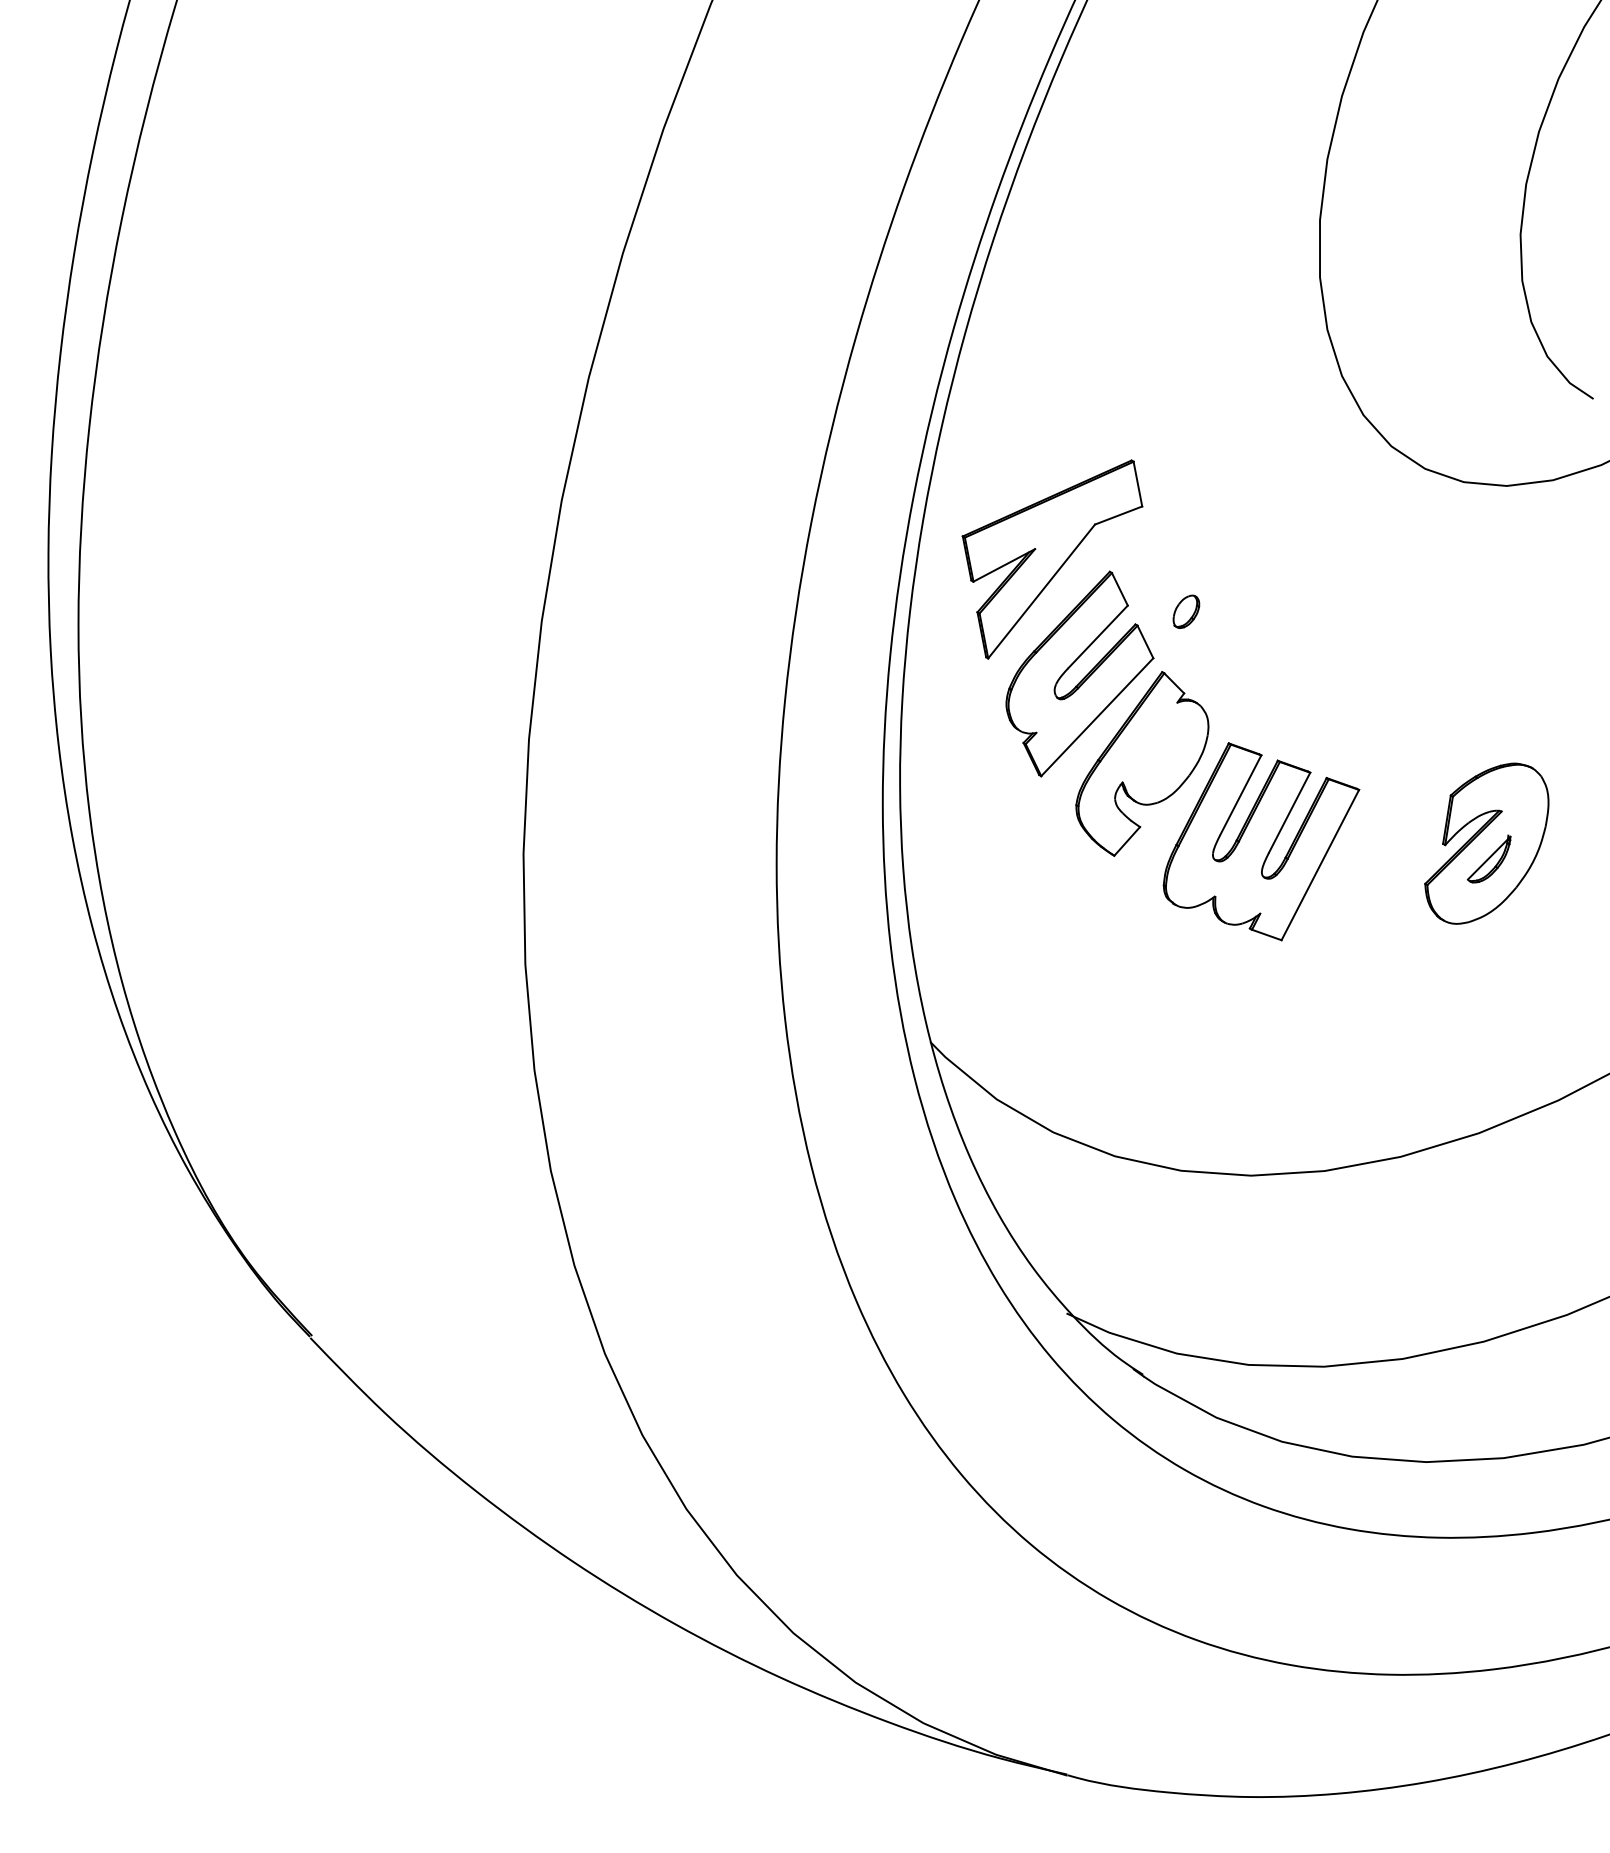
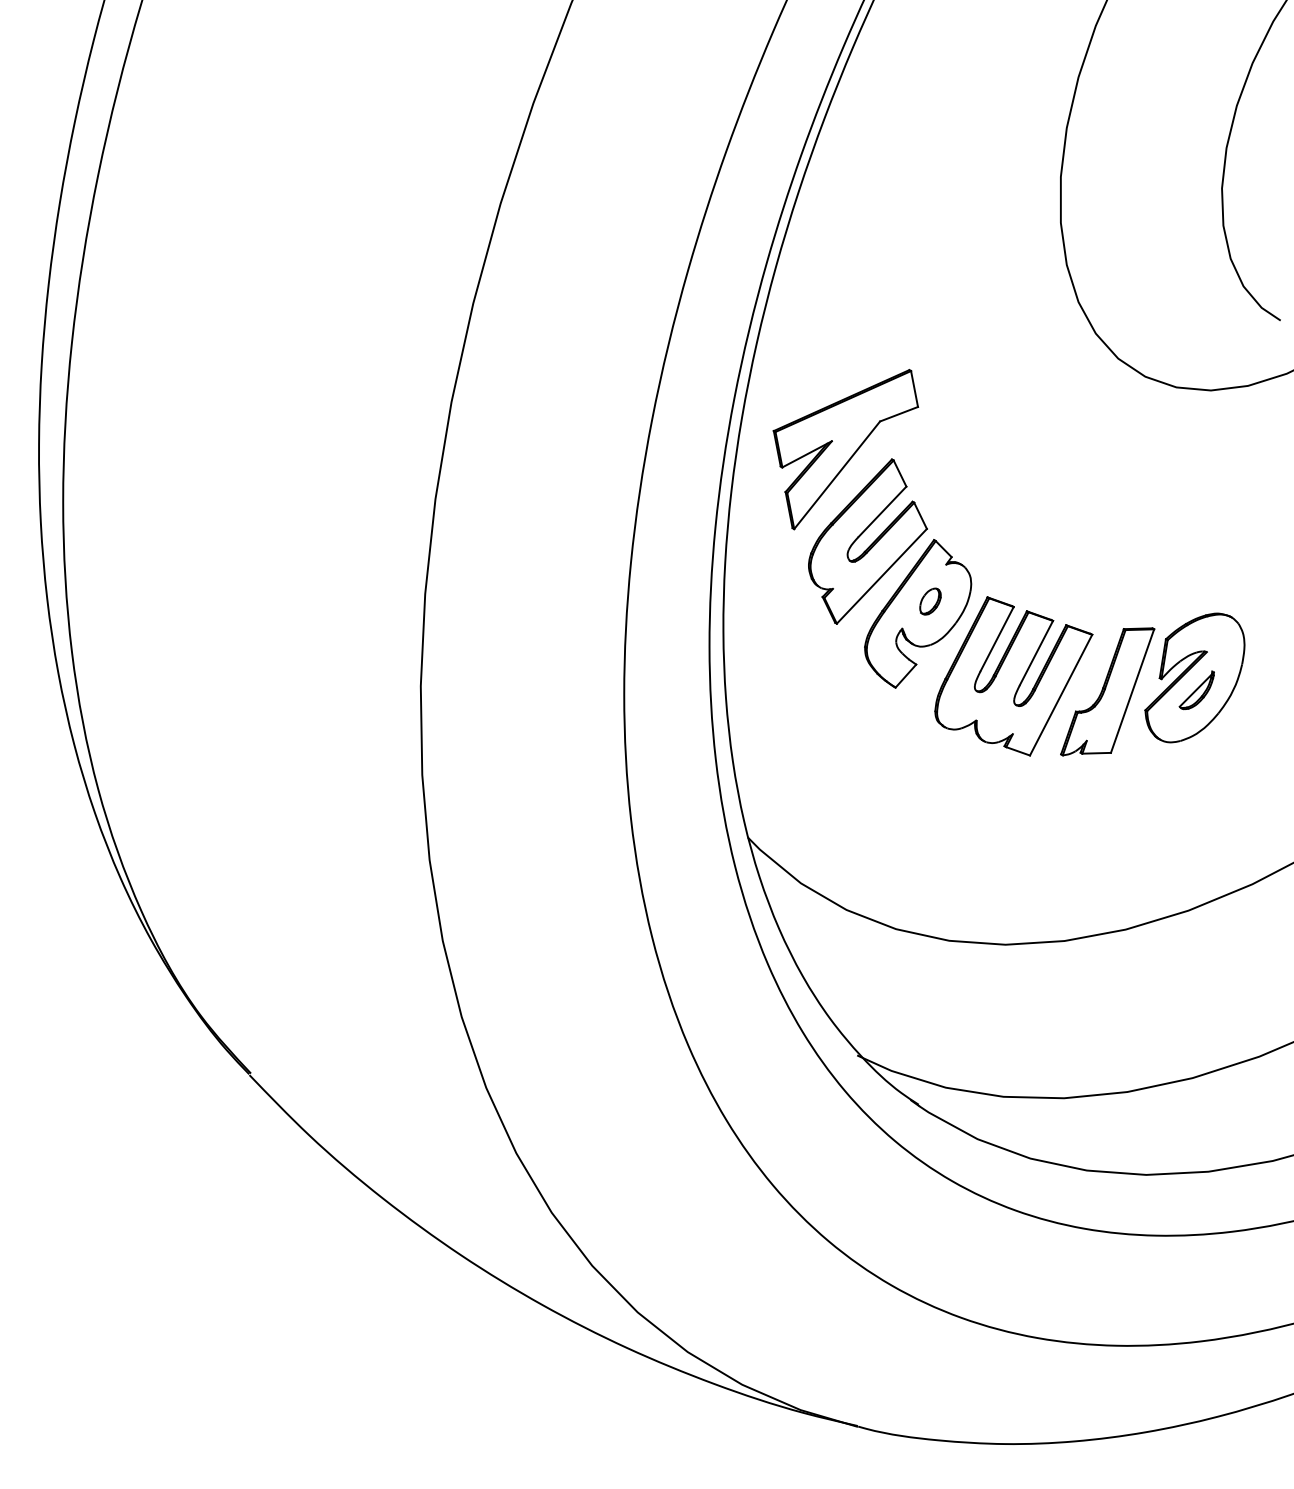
part: (1186, 611) -> (930, 601), moved
part: (1378, 860) -> (1107, 691), added

